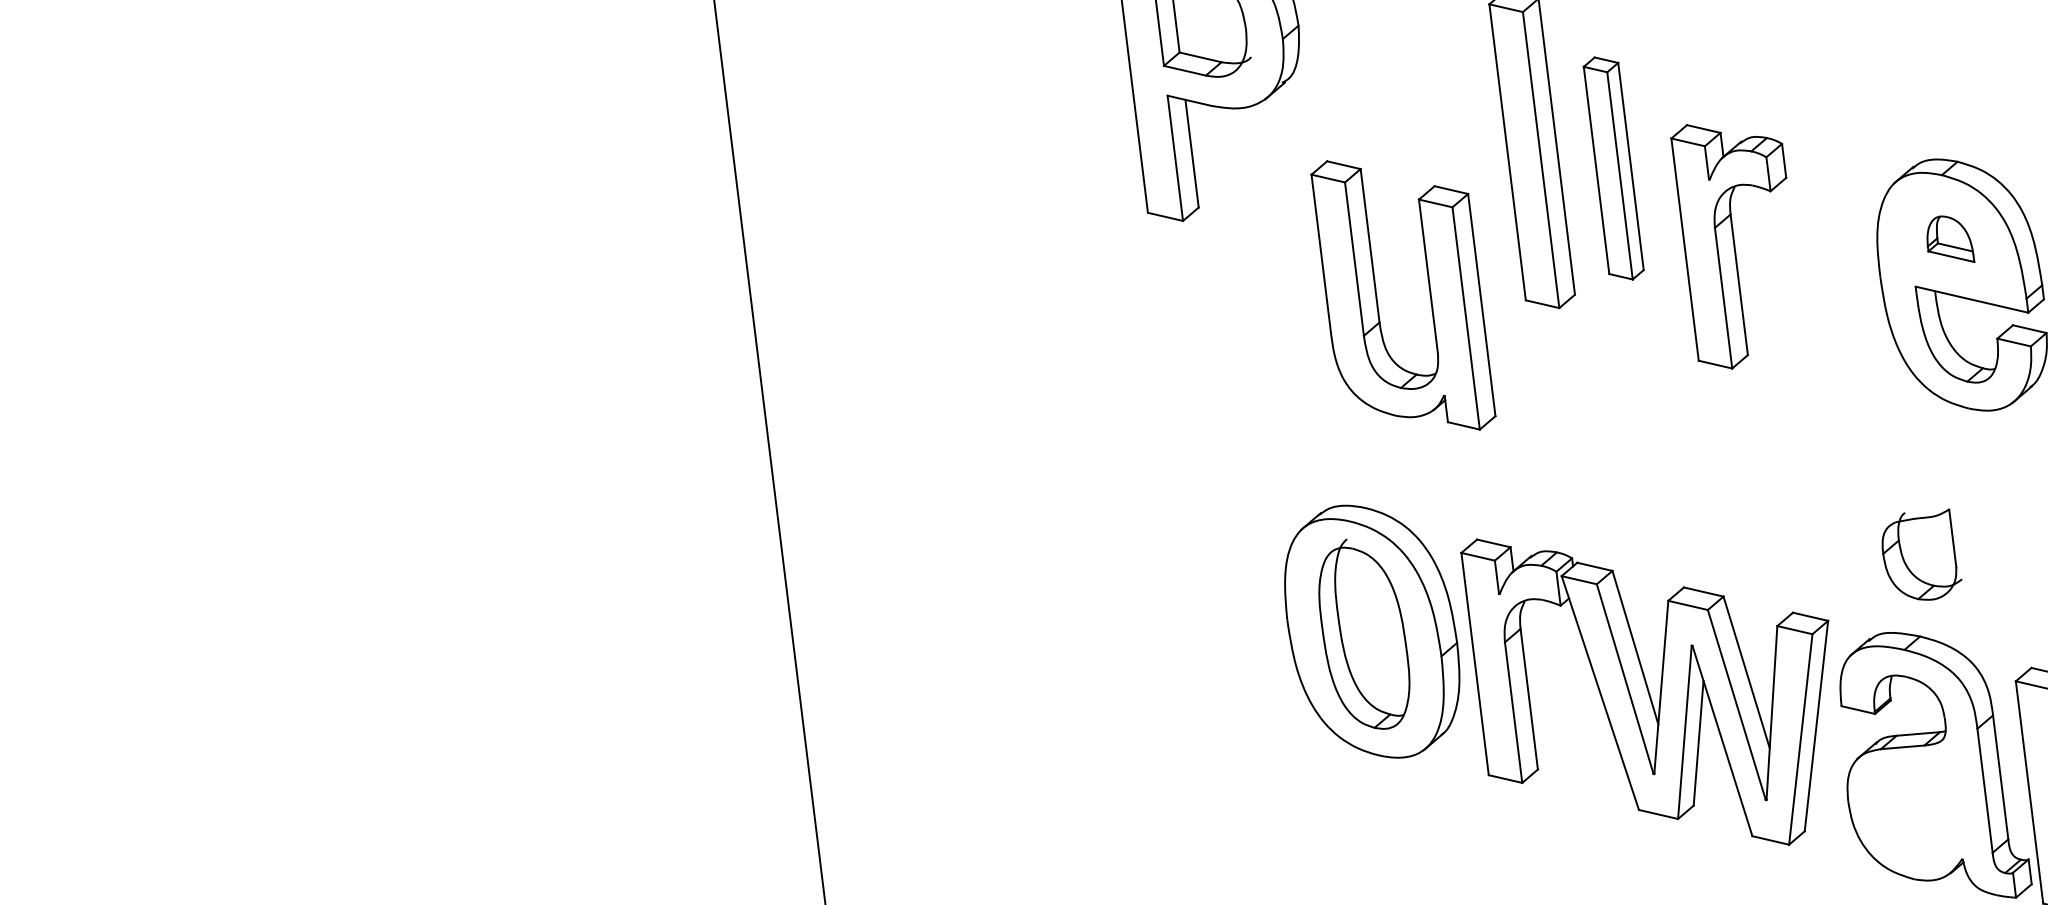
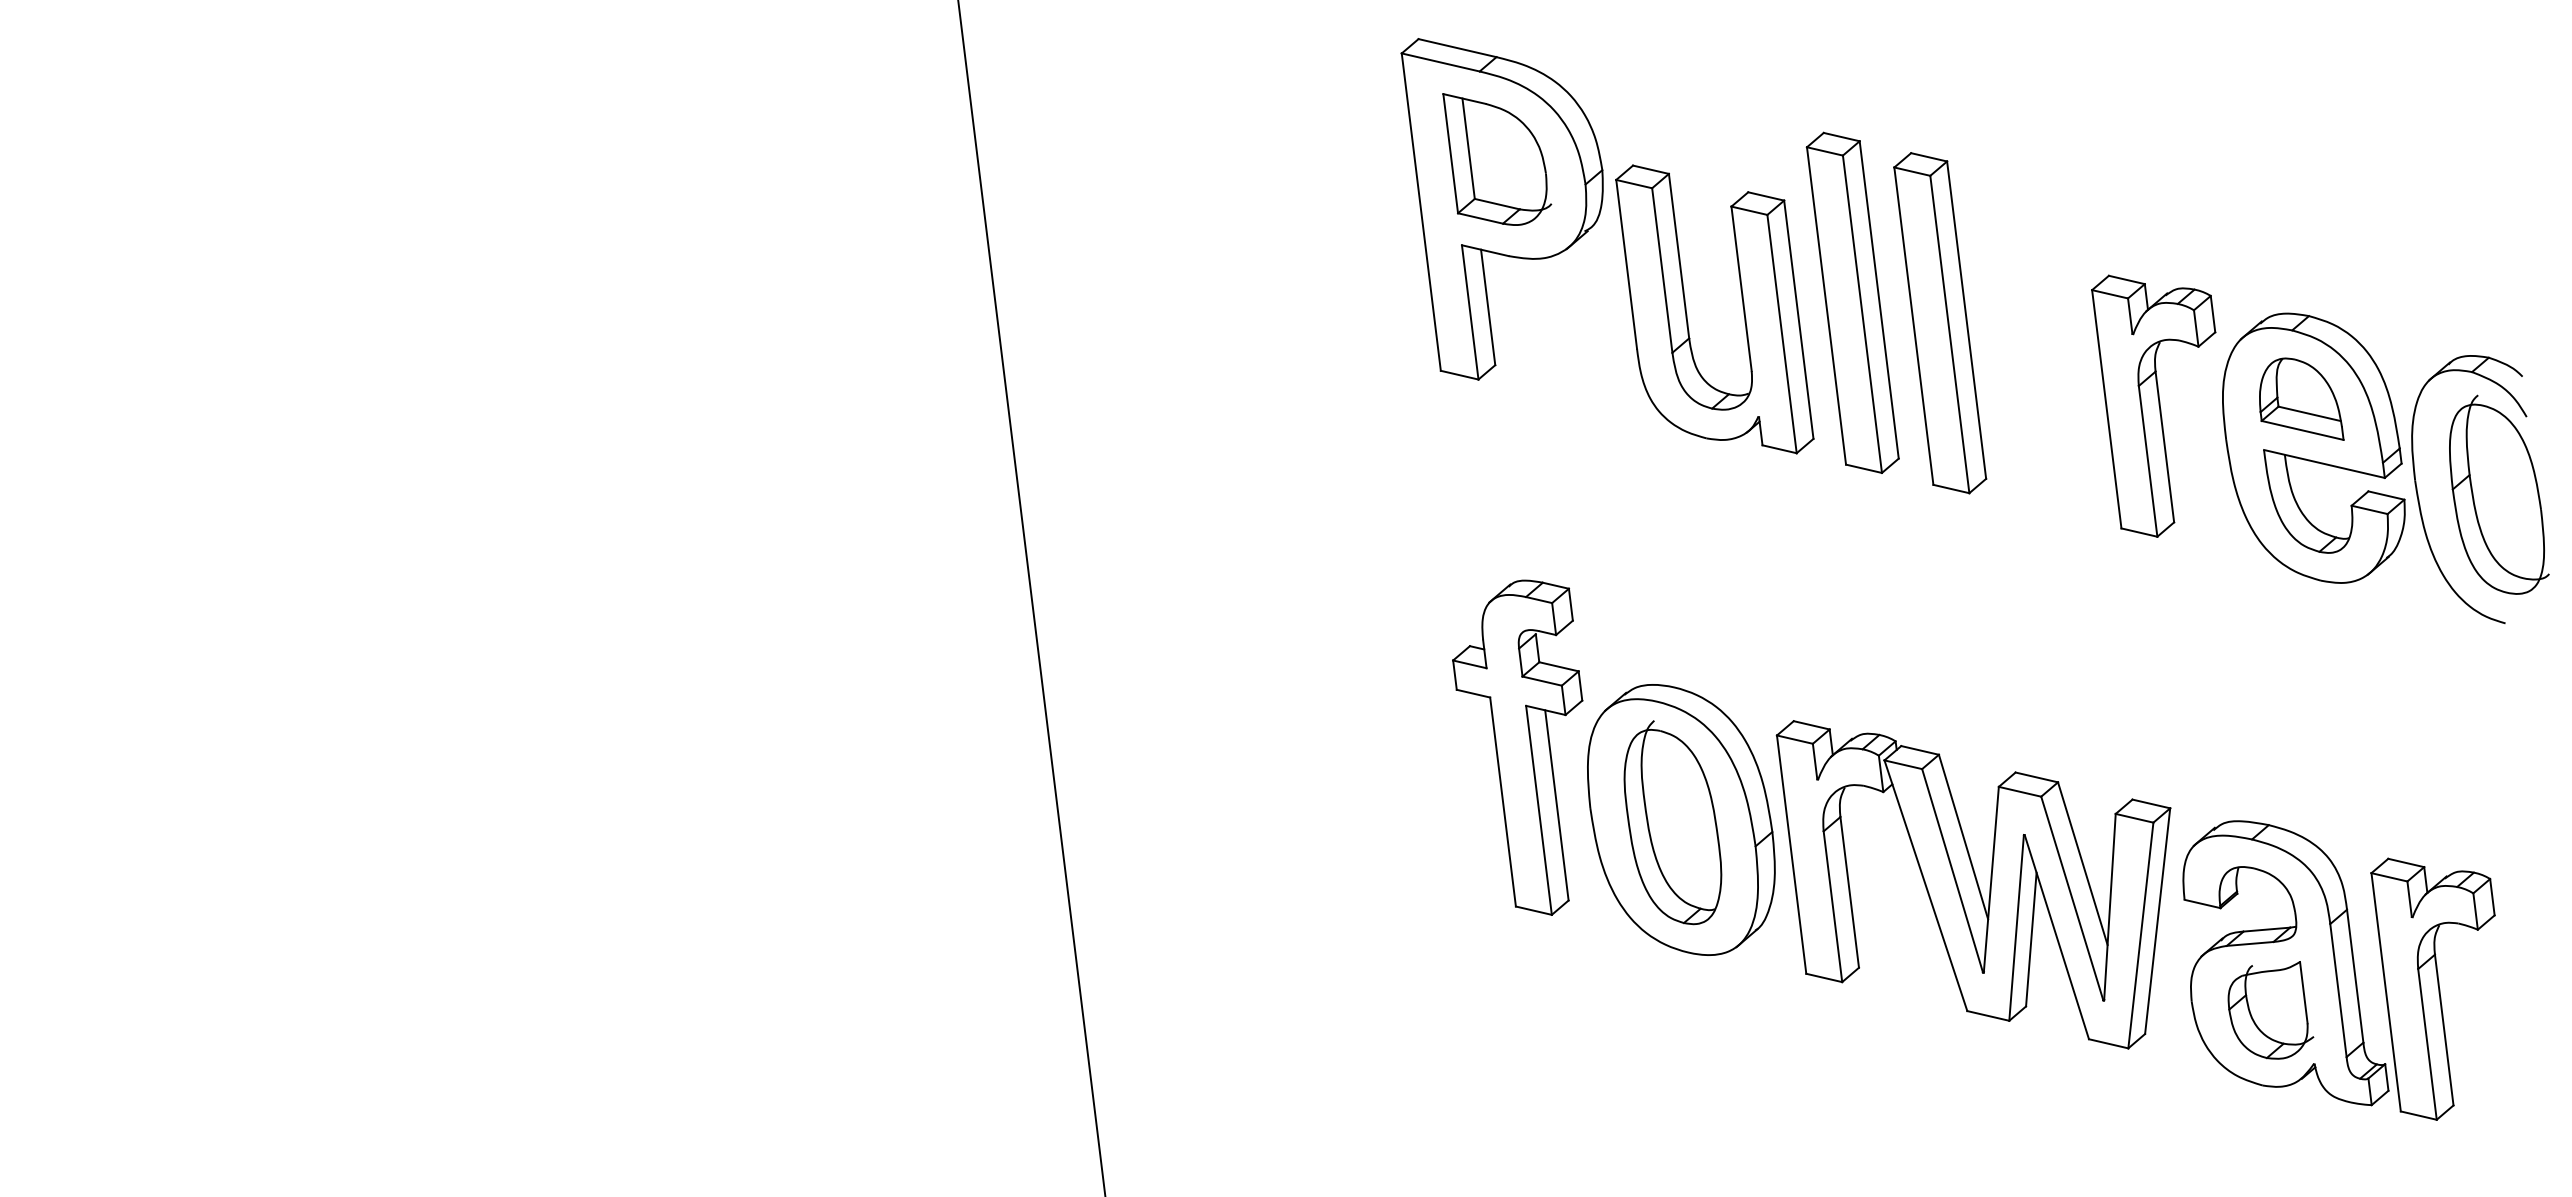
part: (1613, 168) -> (1940, 323), size x1.43
part: (1950, 238) -> (2301, 398), size x1.67
part: (1728, 246) -> (2153, 405), moved
part: (1377, 300) -> (1687, 314), moved
part: (1921, 554) -> (2270, 1010), moved
part: (1219, 564) -> (1517, 747), added

